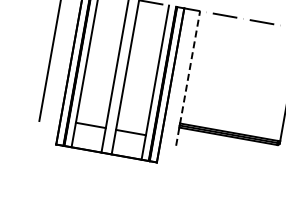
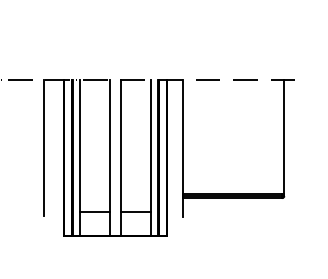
line: (188, 77) -> (182, 147), dashed -> solid

